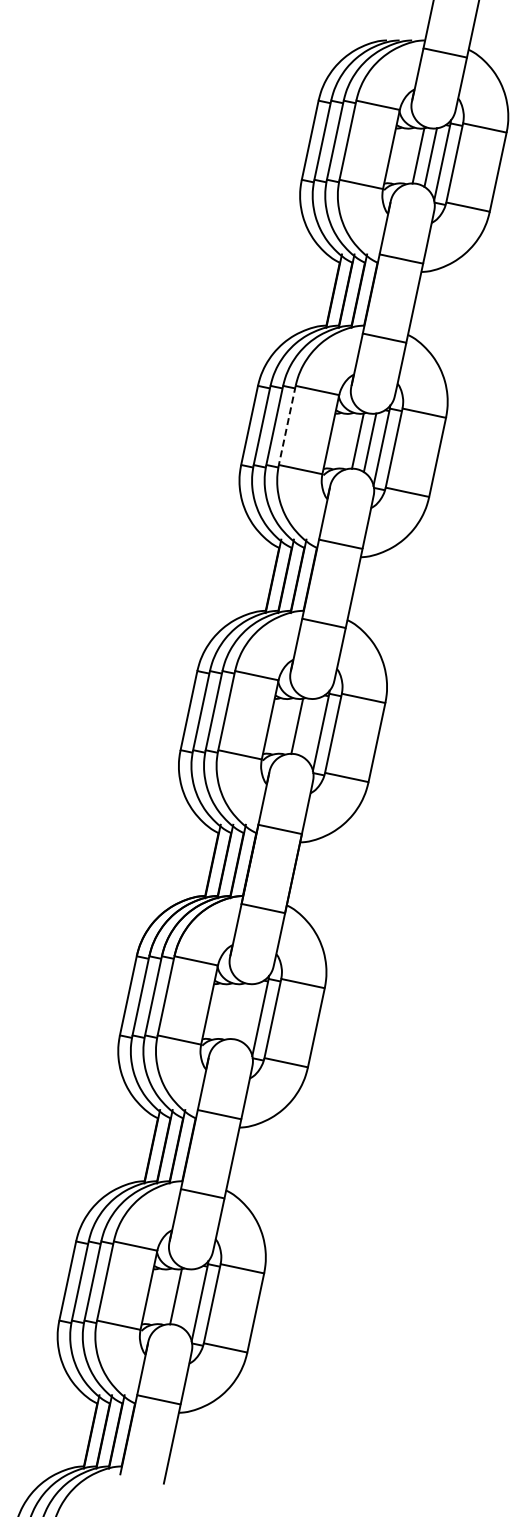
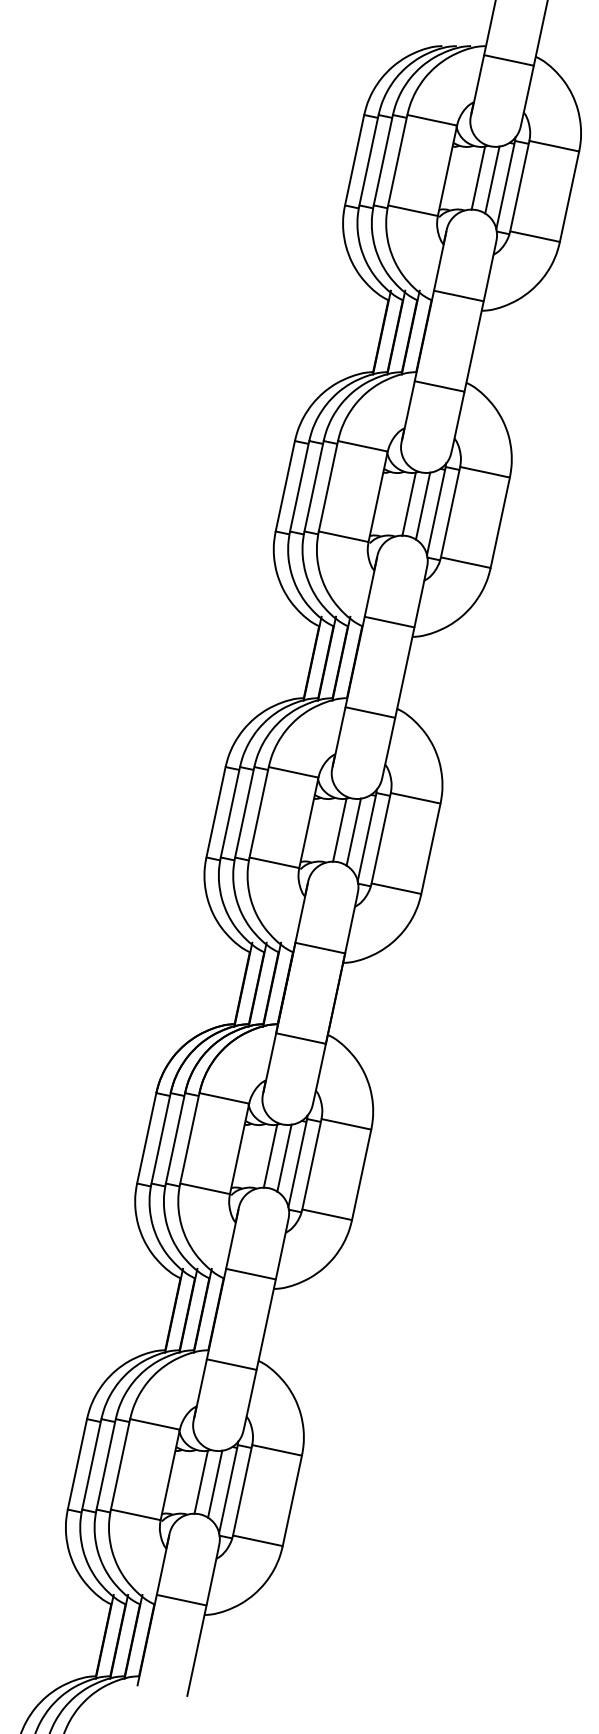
line: (287, 425) -> (328, 486), dashed -> solid
line: (309, 727) -> (353, 831), added
line: (236, 1011) -> (270, 1156), added
line: (248, 1012) -> (284, 1157), added
line: (188, 1298) -> (215, 1484), added

